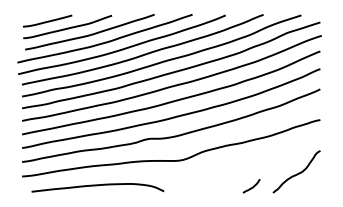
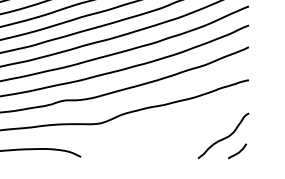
curve: (252, 186) -> (238, 151), moved

